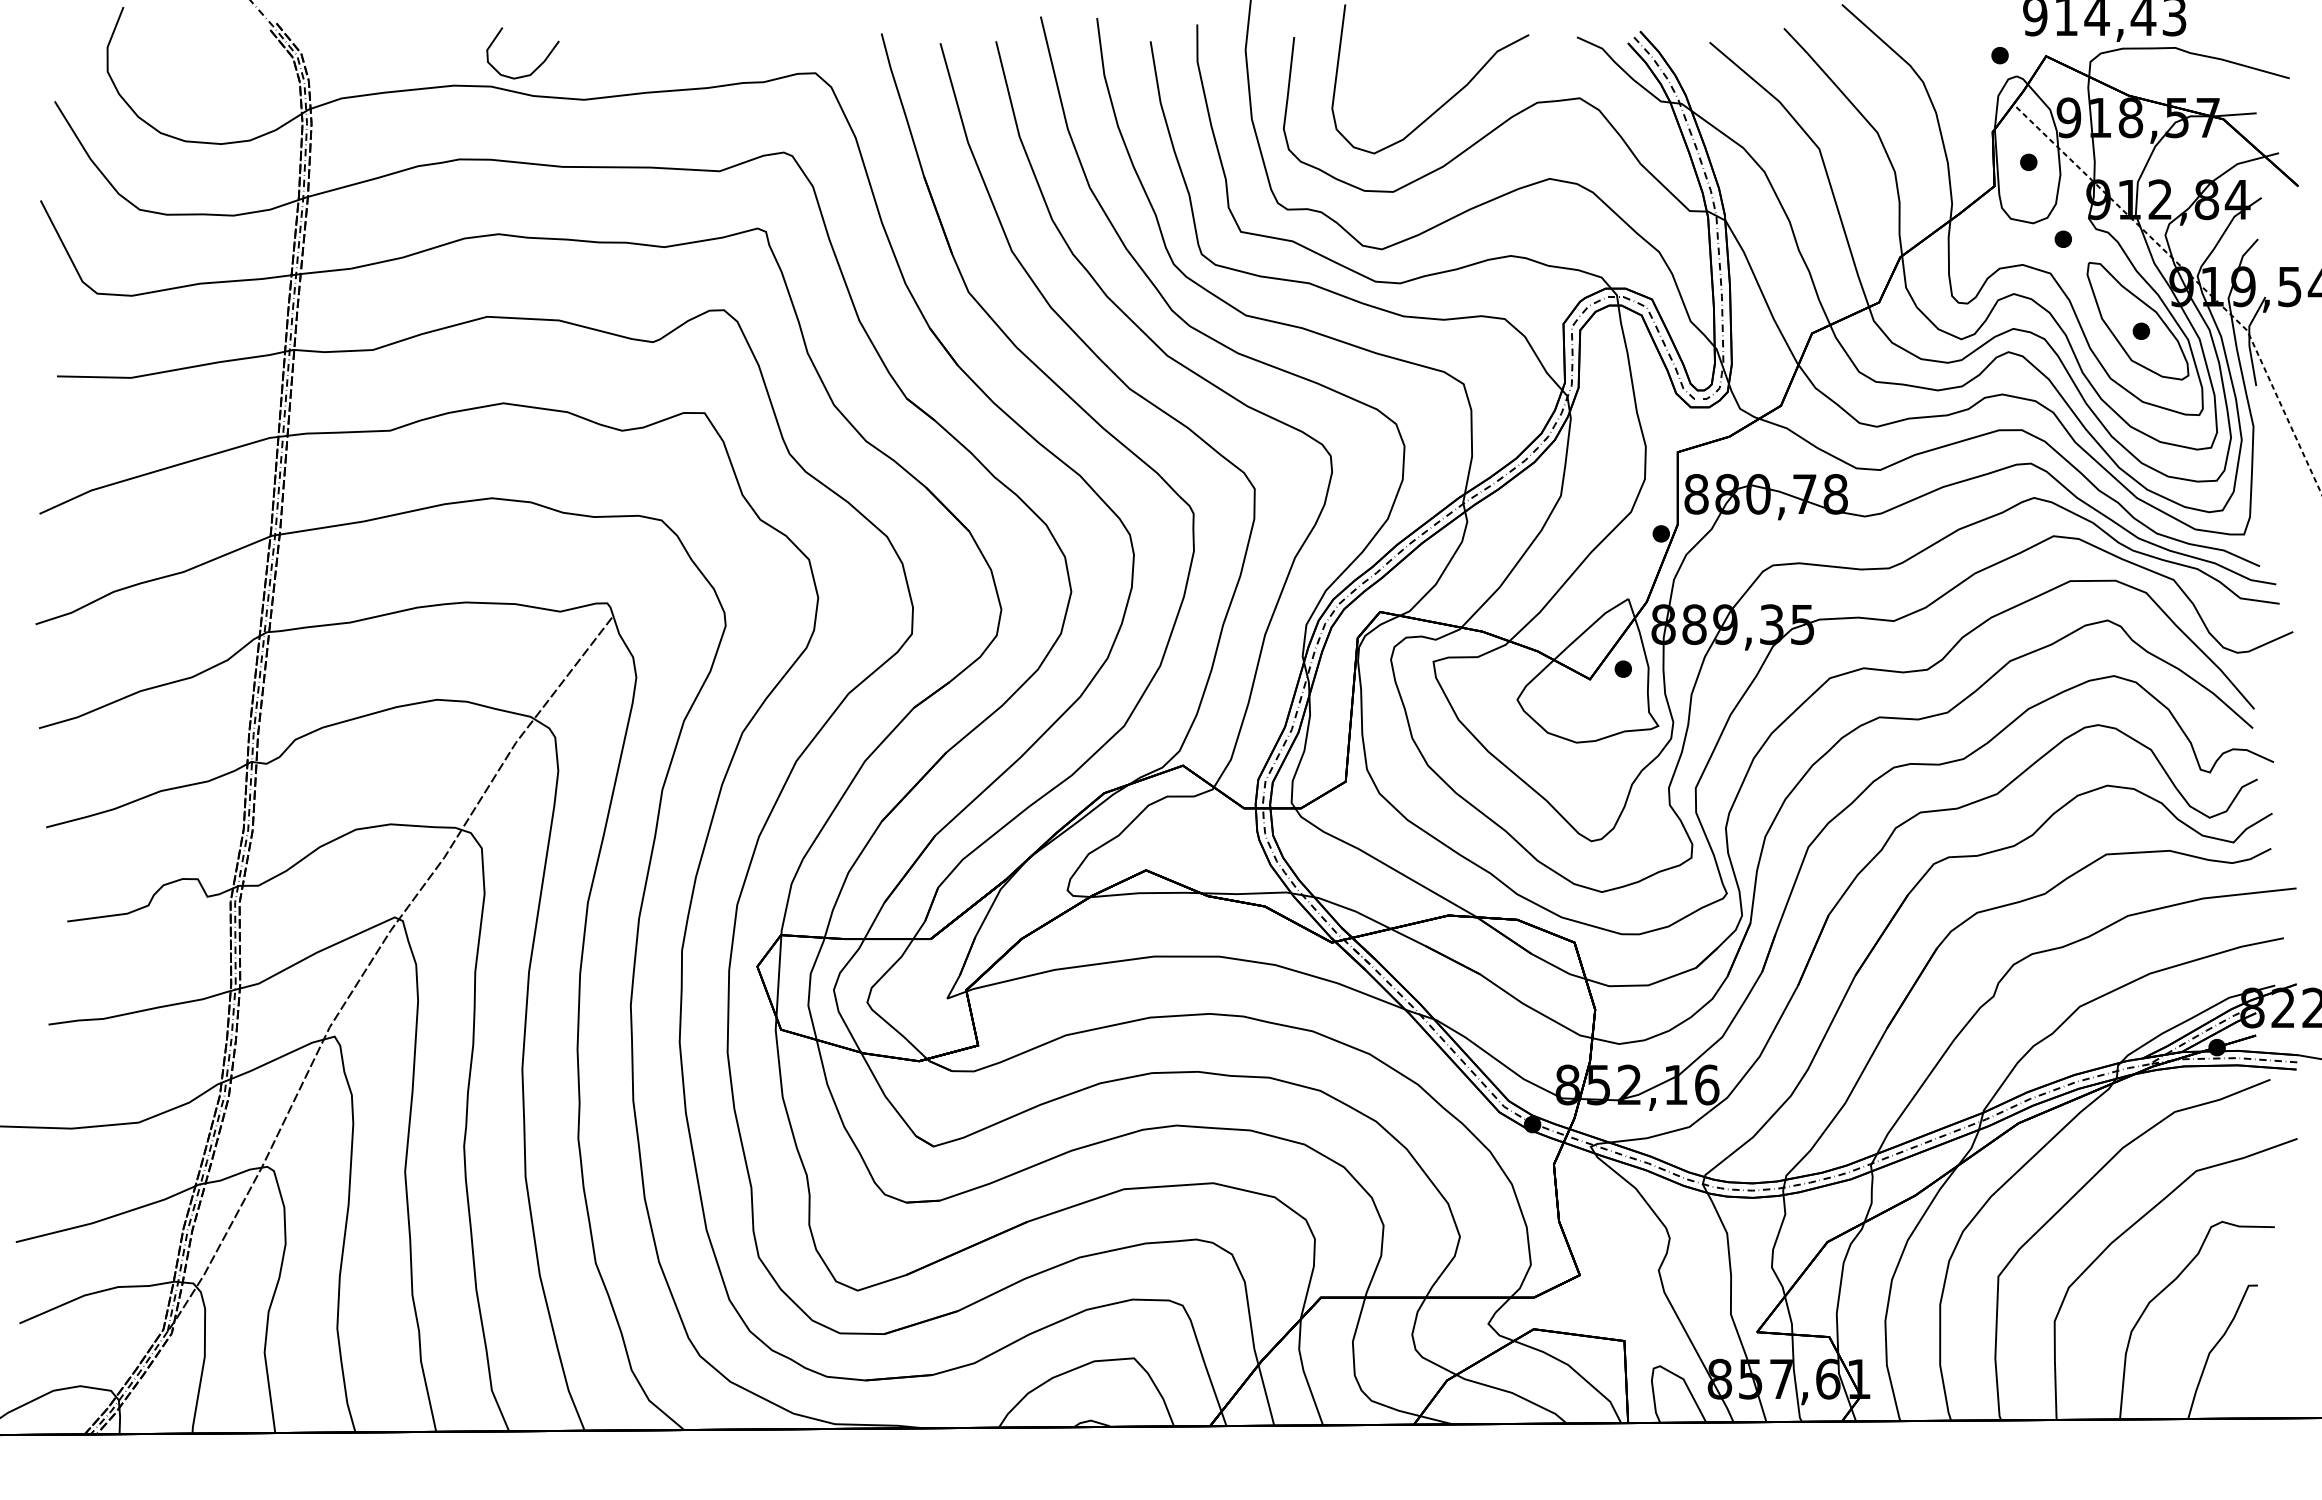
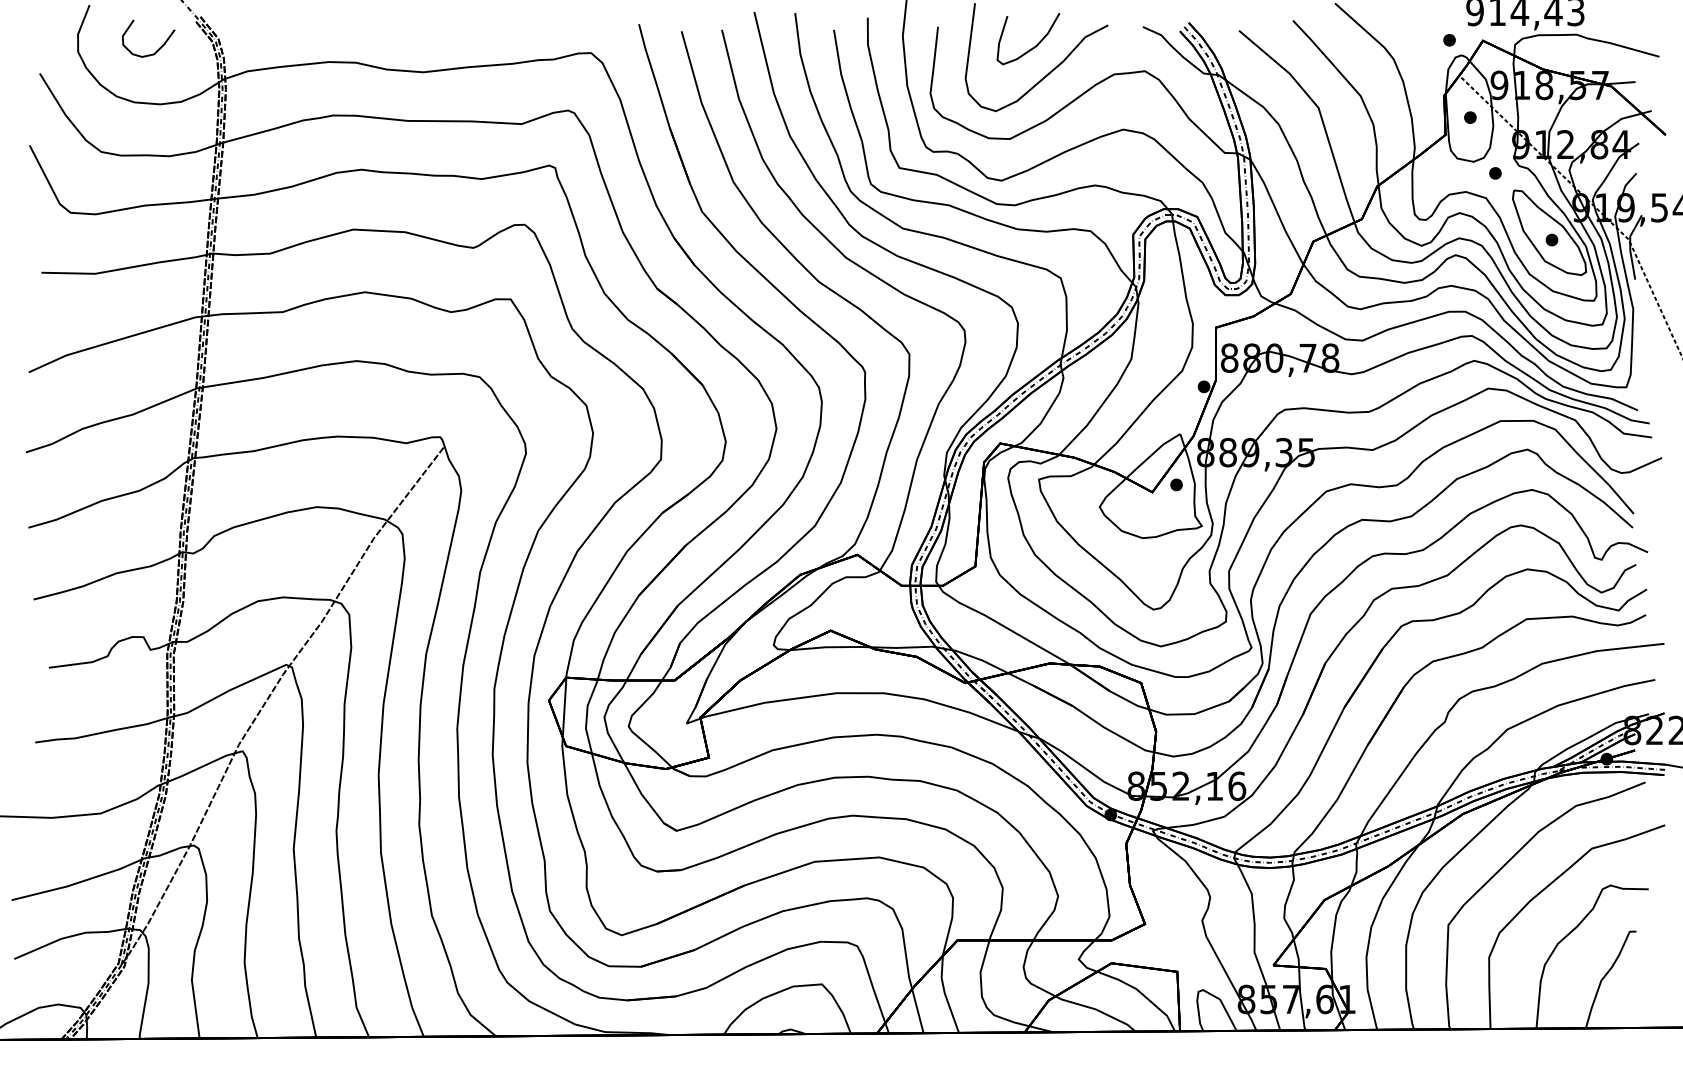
curve: (1426, 64) -> (1033, 46), added
curve: (536, 67) -> (158, 48), moved

